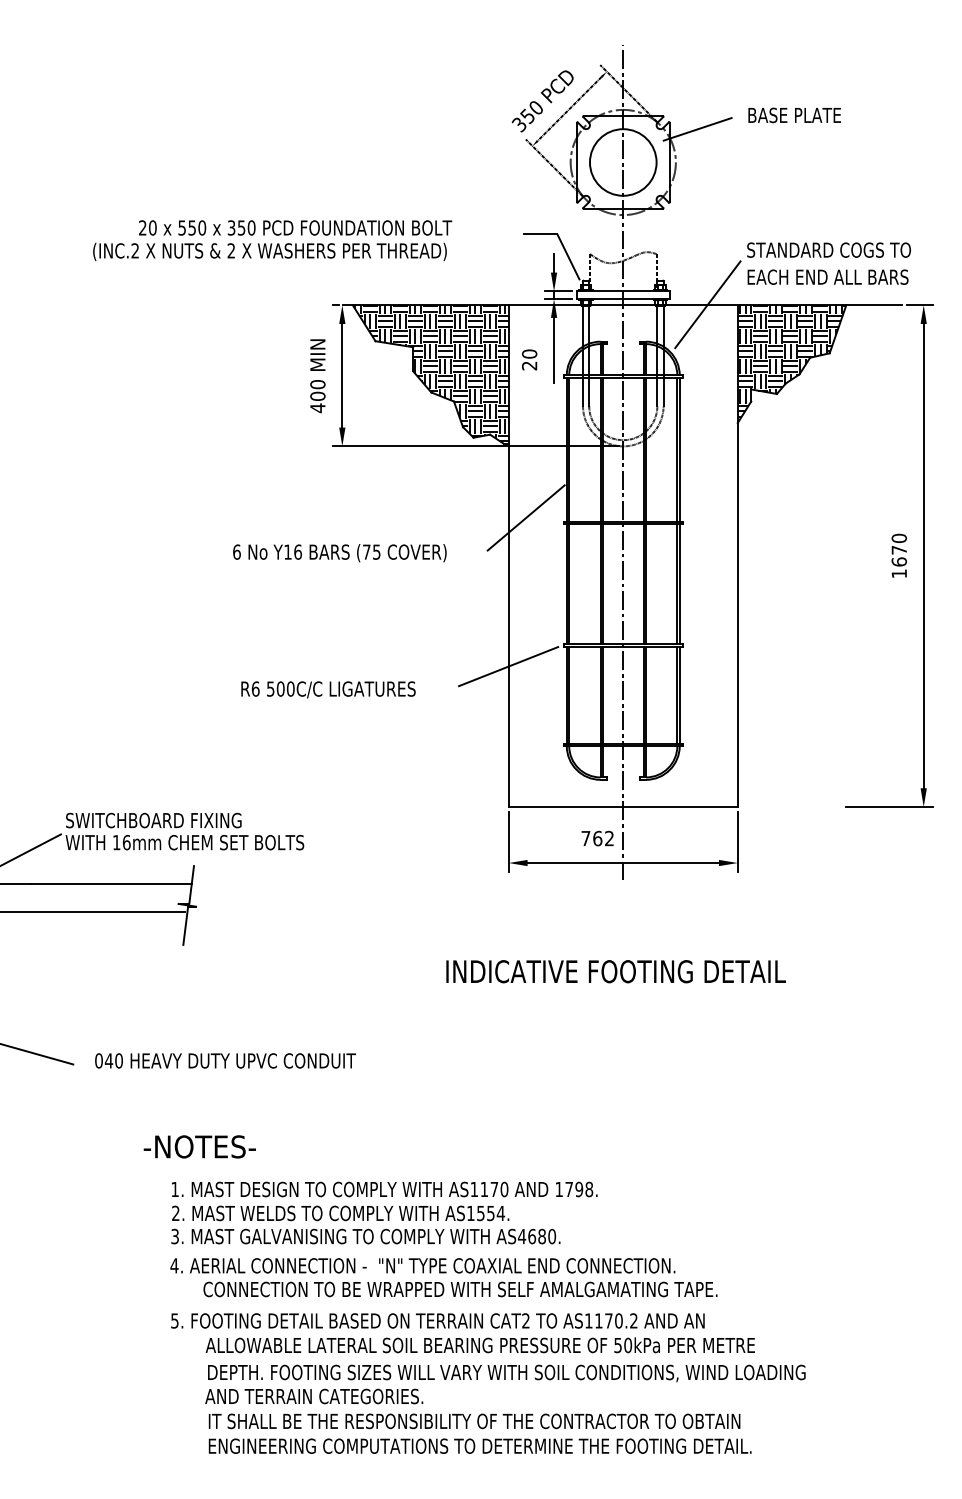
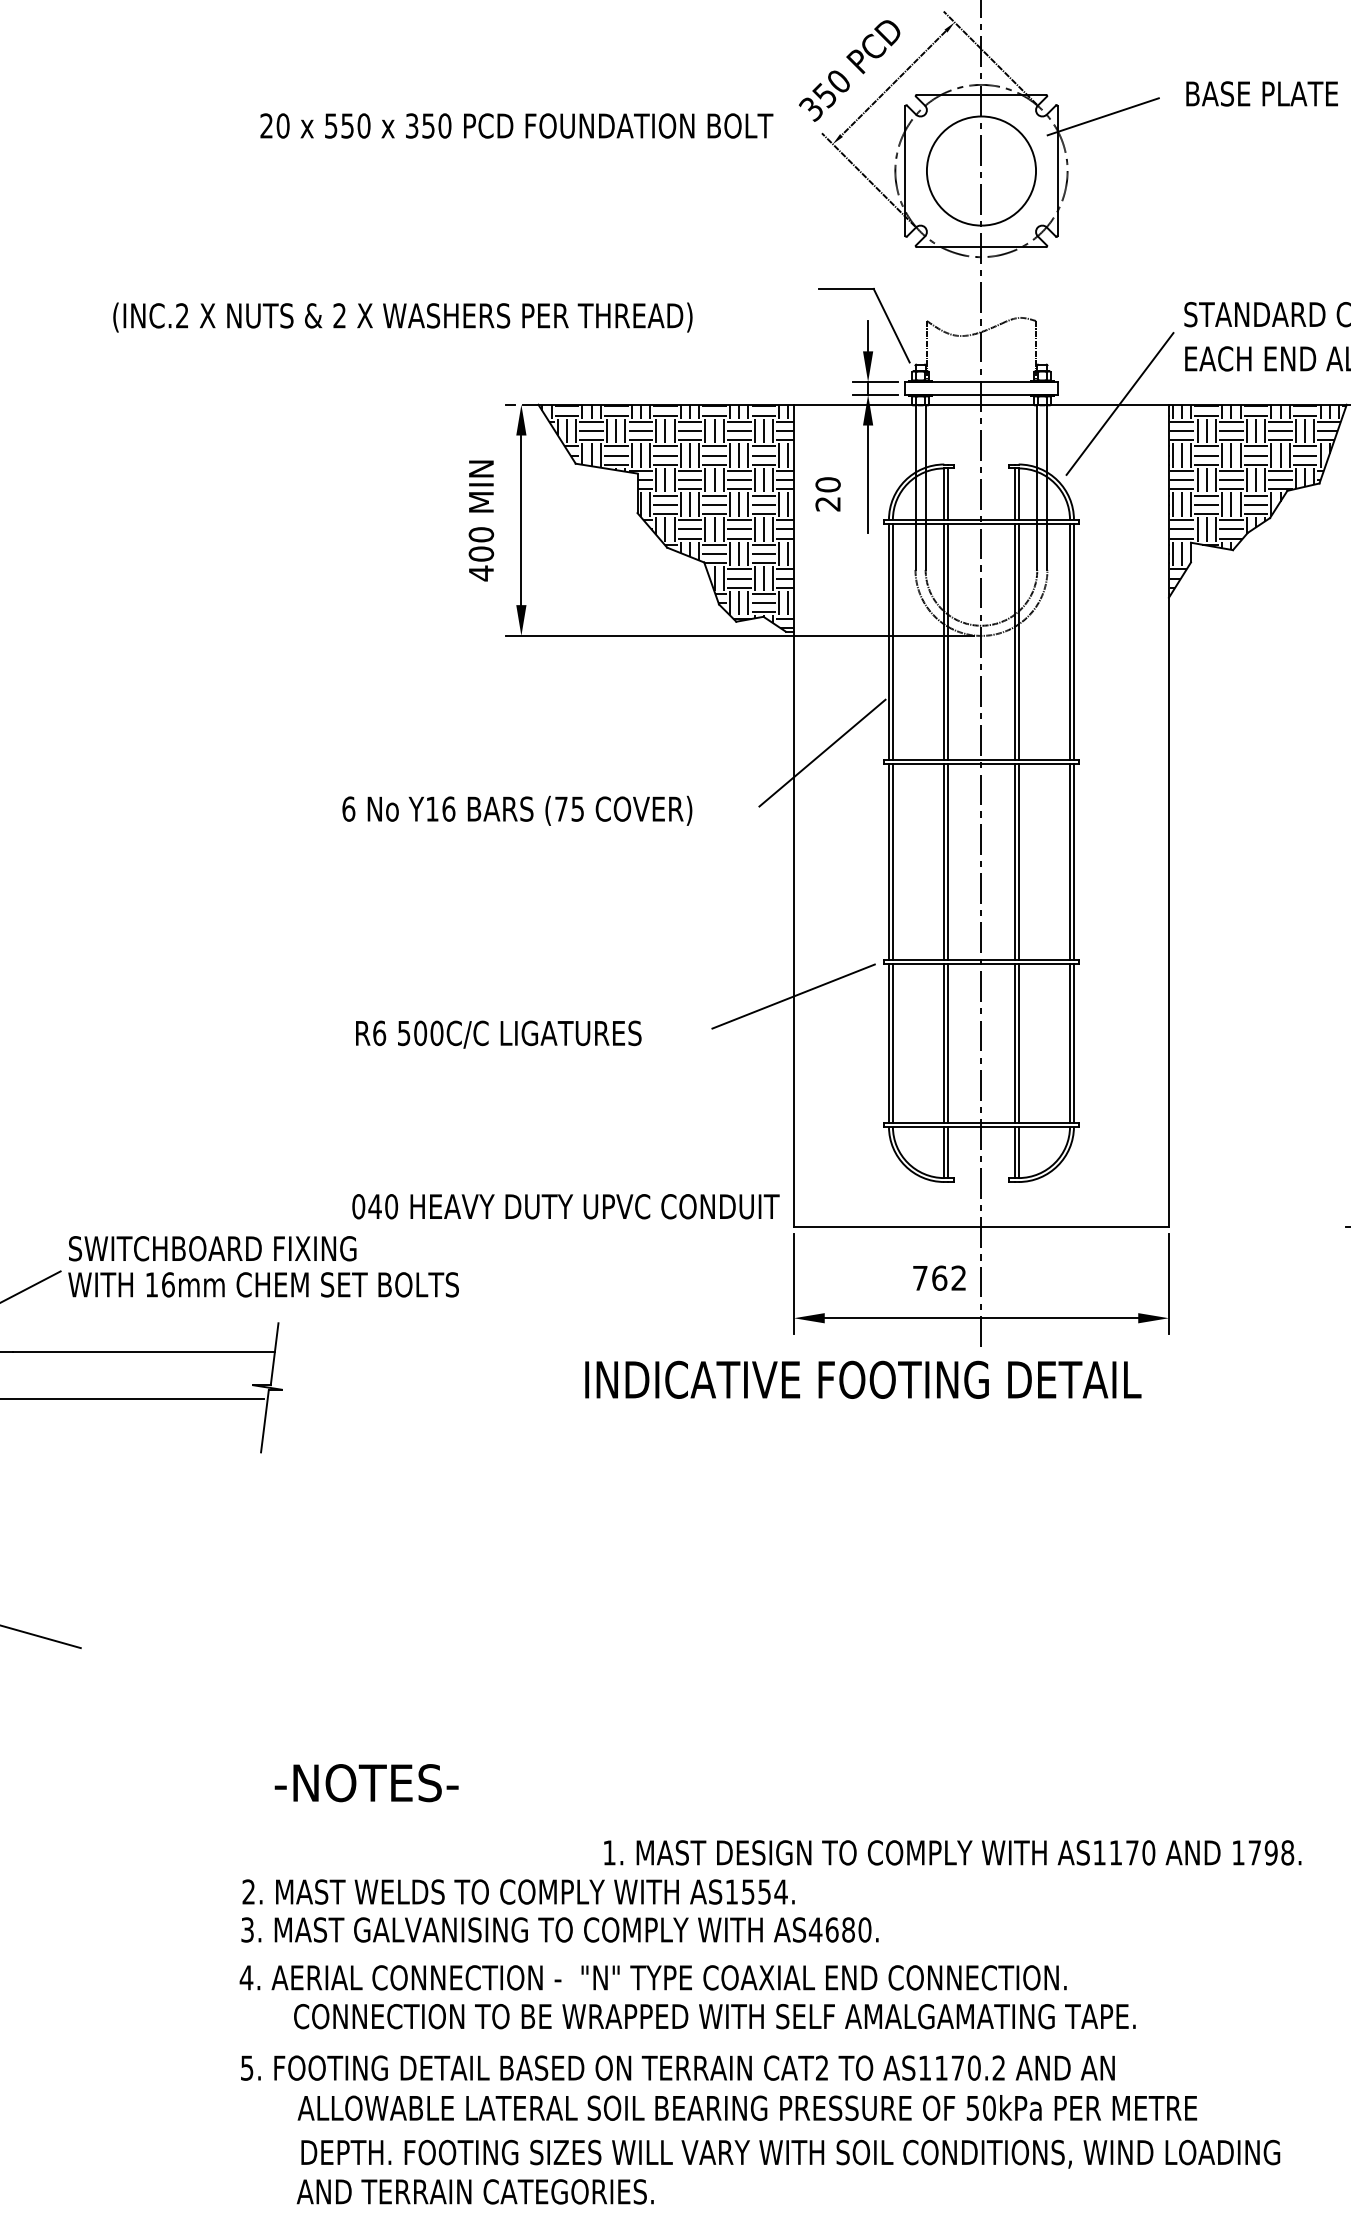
text: (295, 227) -> (516, 125), moved
text: (615, 971) -> (862, 1379), moved
text: (225, 1060) -> (565, 1206), moved
text: (199, 1146) -> (366, 1782), moved
text: (384, 1189) -> (952, 1852), moved

